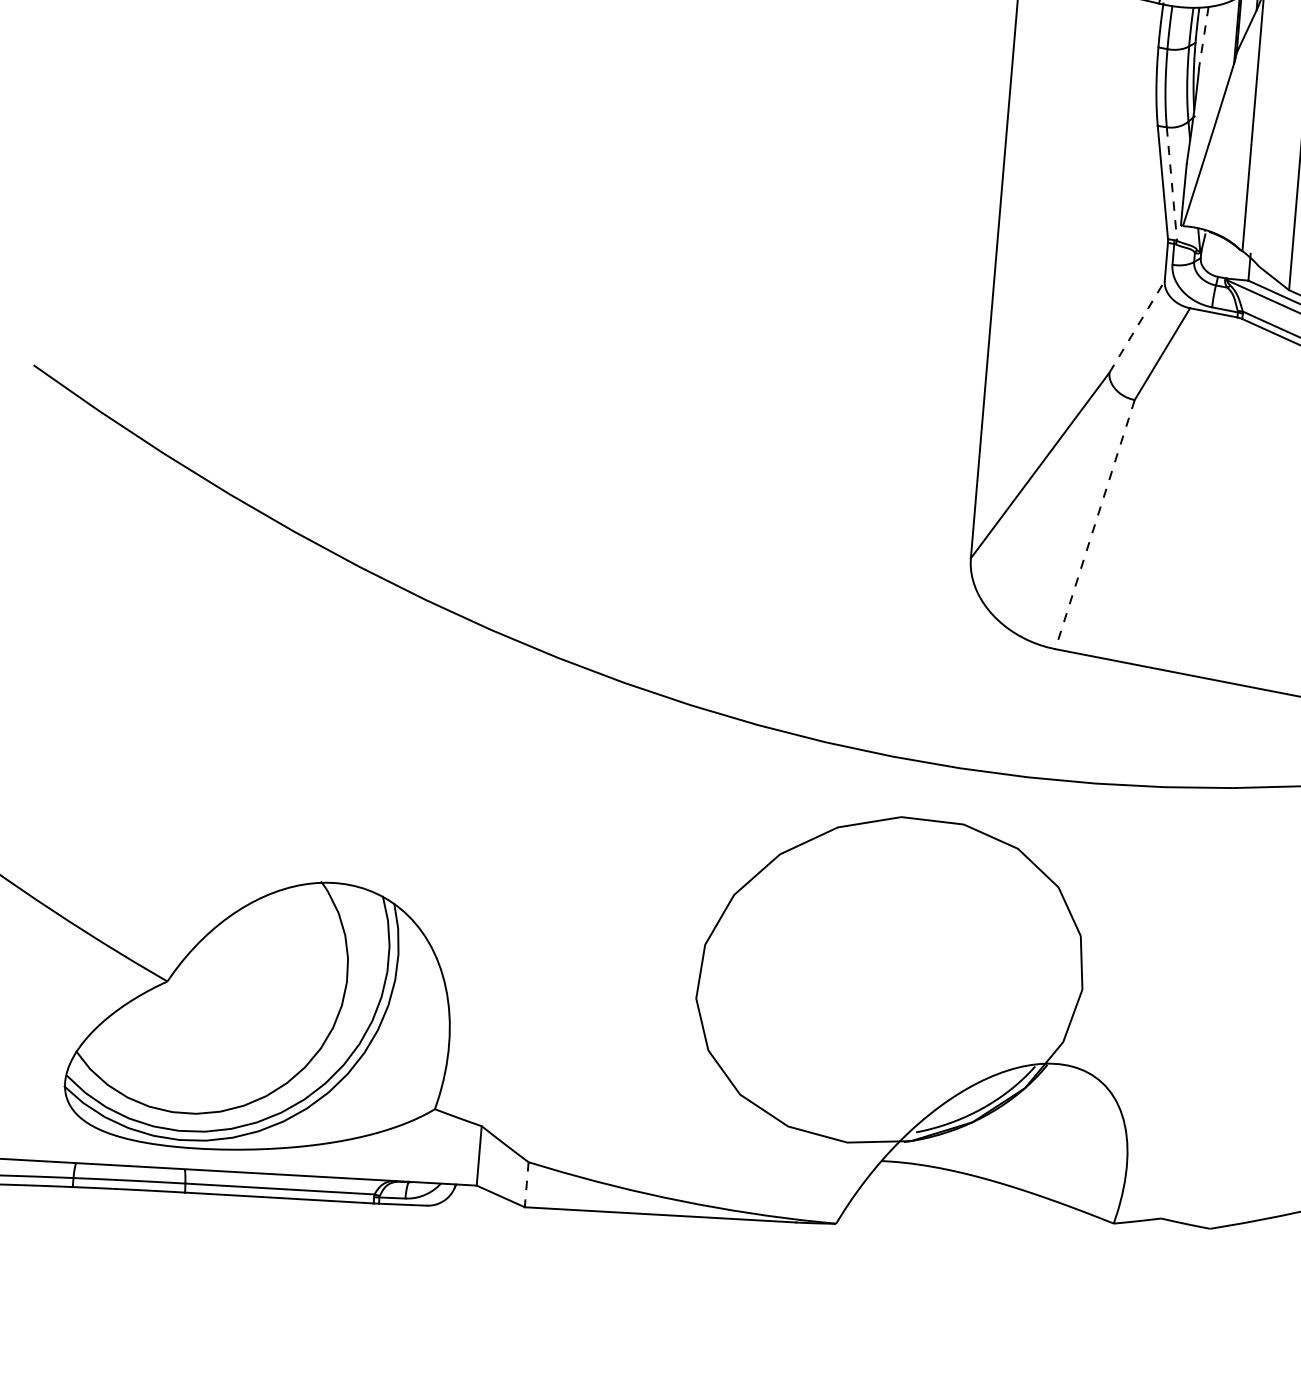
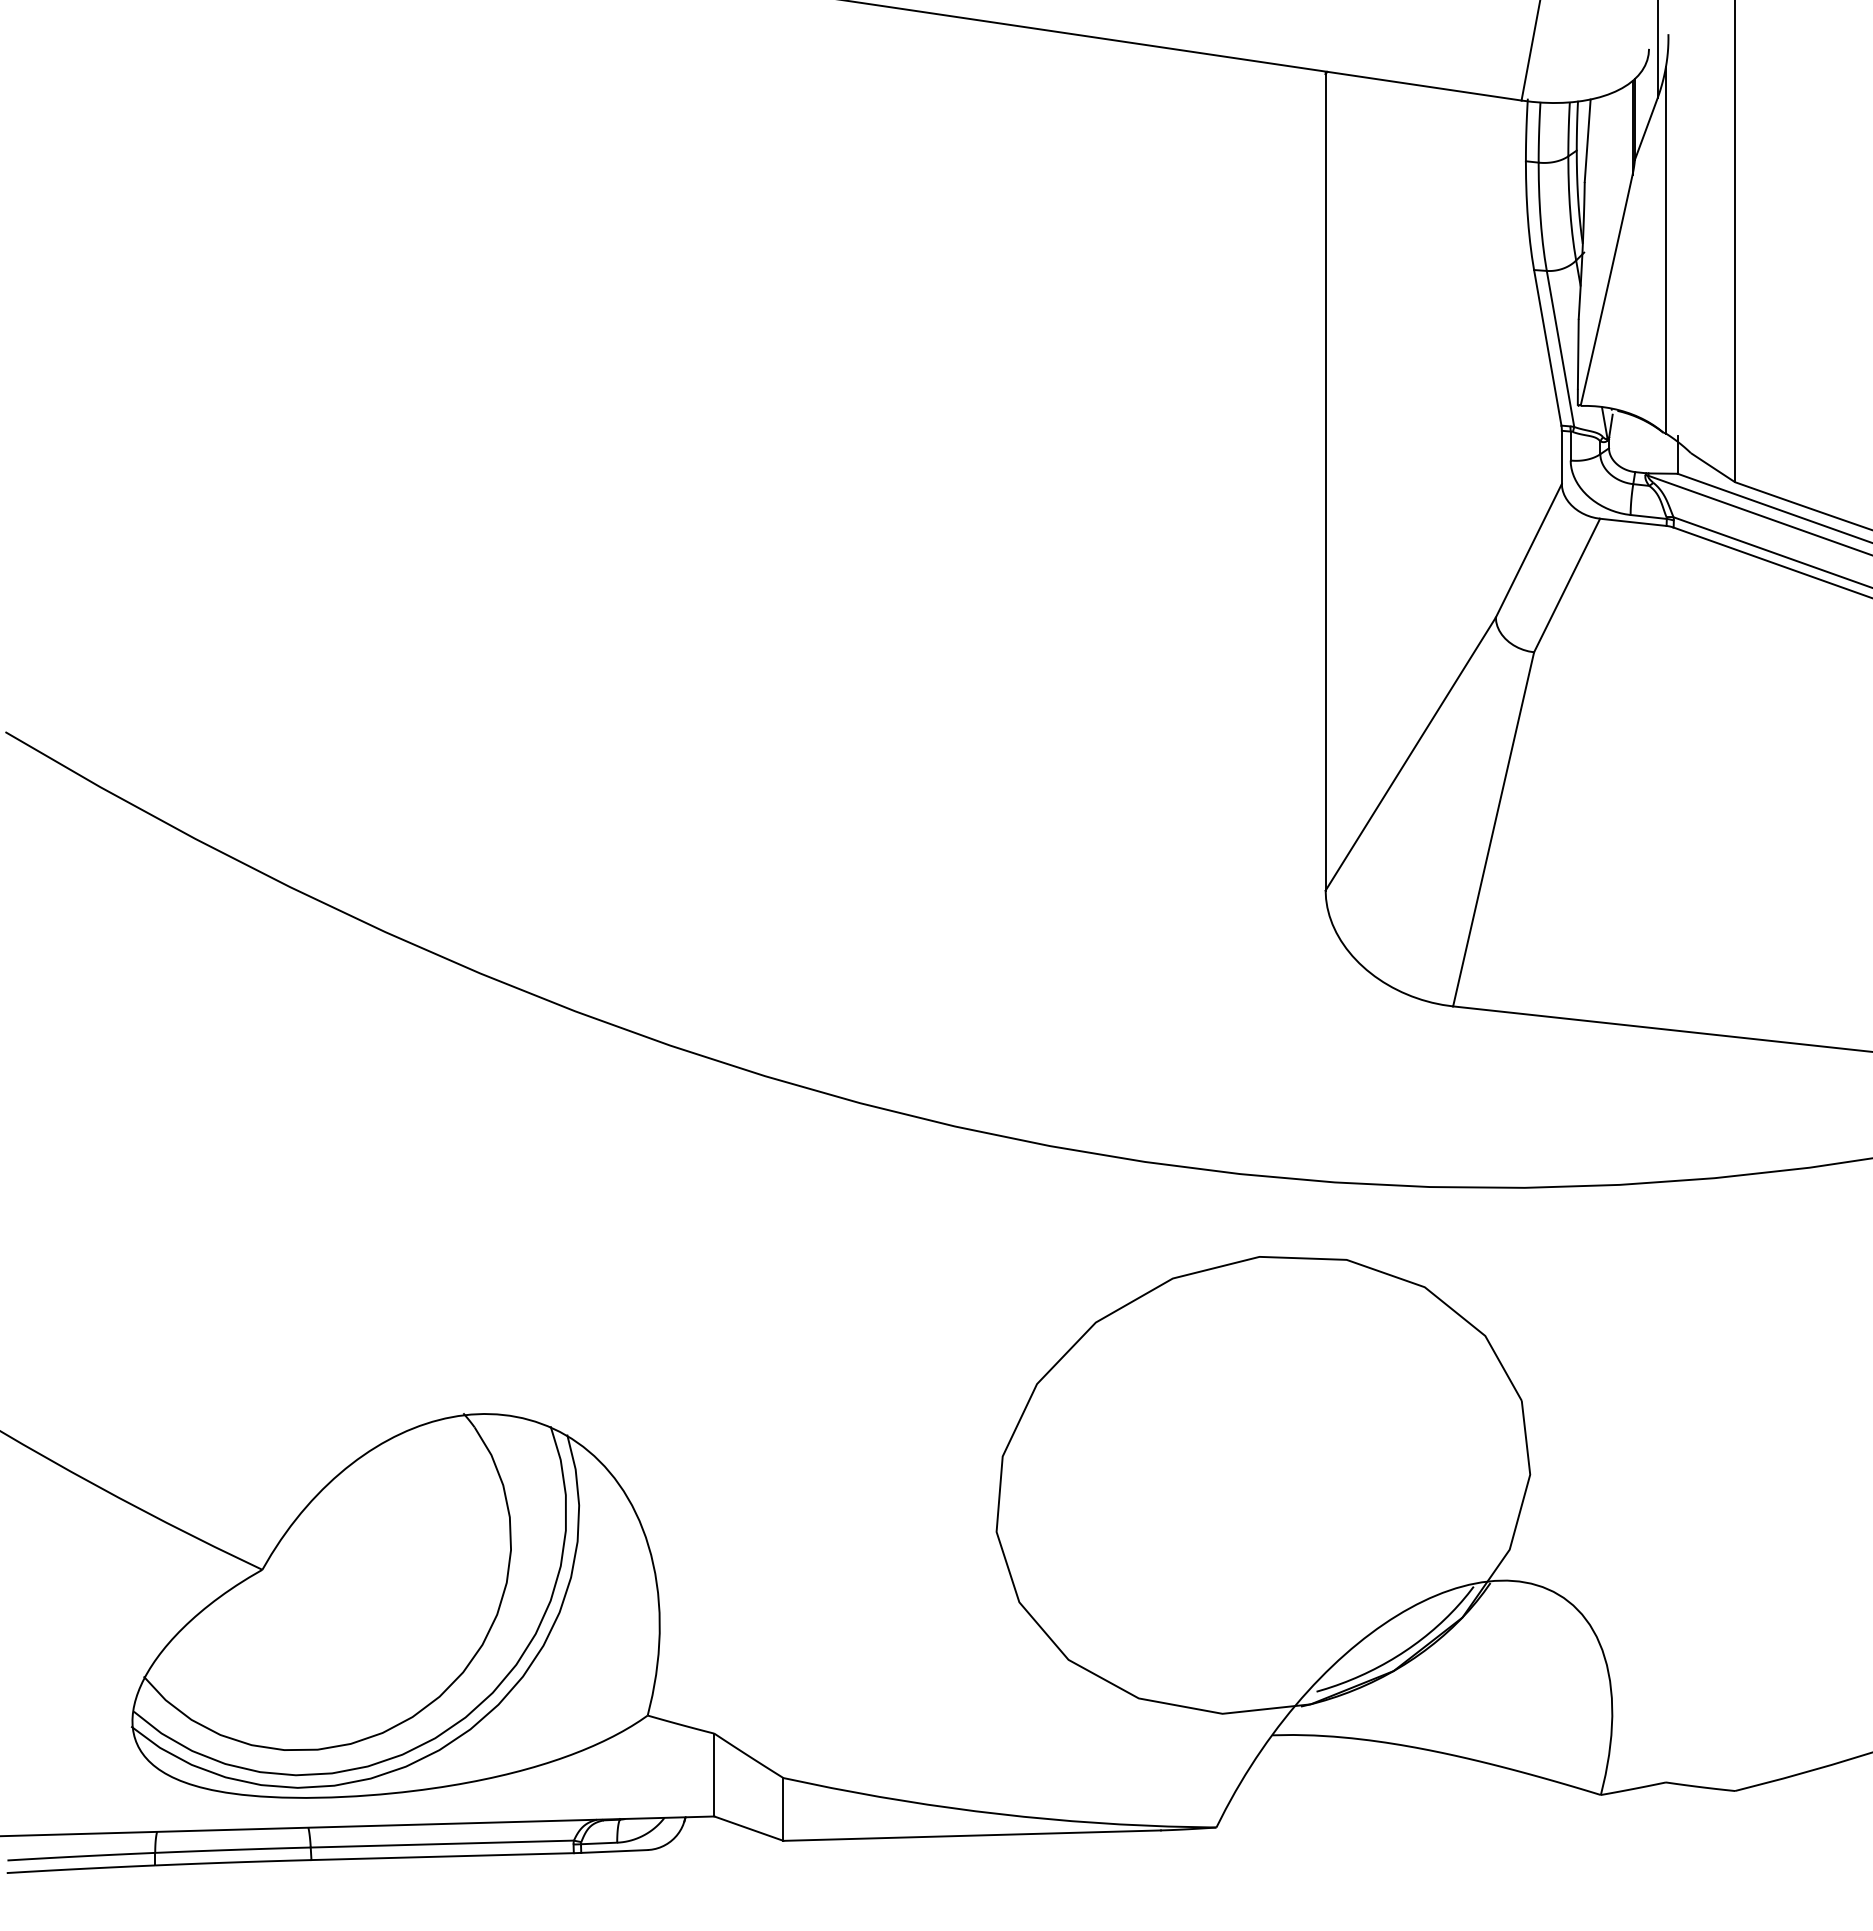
line: (1203, 36) -> (1587, 141), dashed -> solid
line: (1171, 184) -> (1560, 349), dashed -> solid
line: (1137, 326) -> (1529, 550), dashed -> solid
line: (1094, 524) -> (1493, 829), dashed -> solid
line: (526, 1184) -> (783, 1809), dashed -> solid

